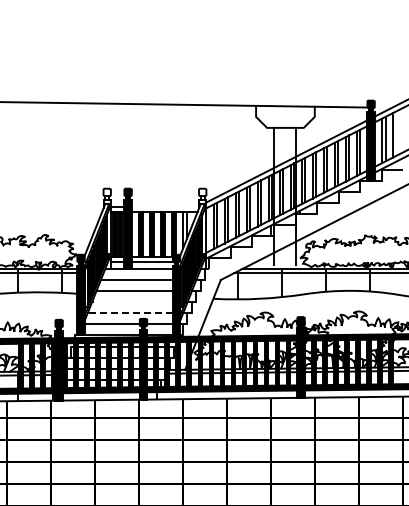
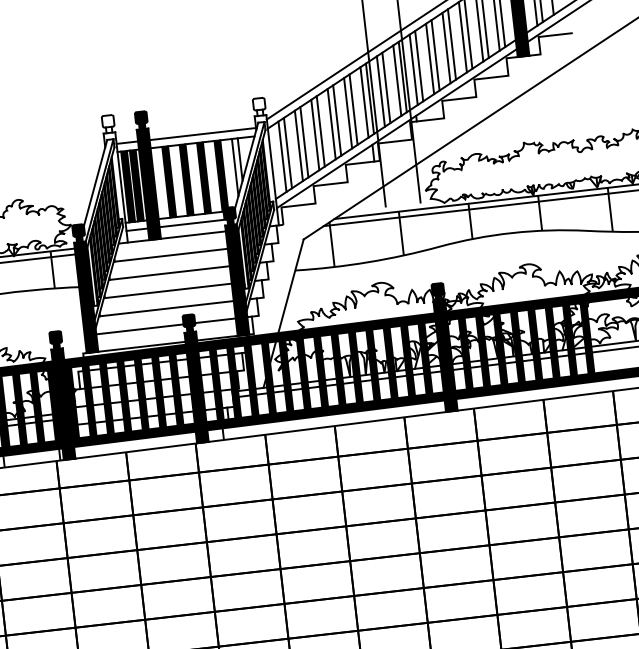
line: (165, 207) -> (203, 134), added
line: (132, 302) -> (167, 290), added
line: (130, 313) -> (166, 308), dashed -> solid

